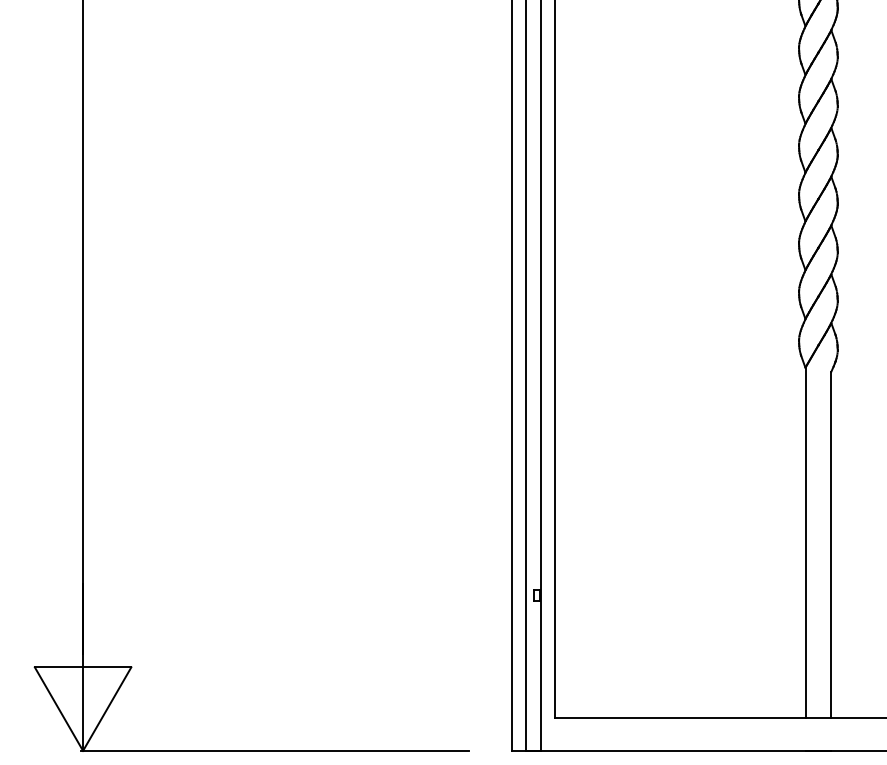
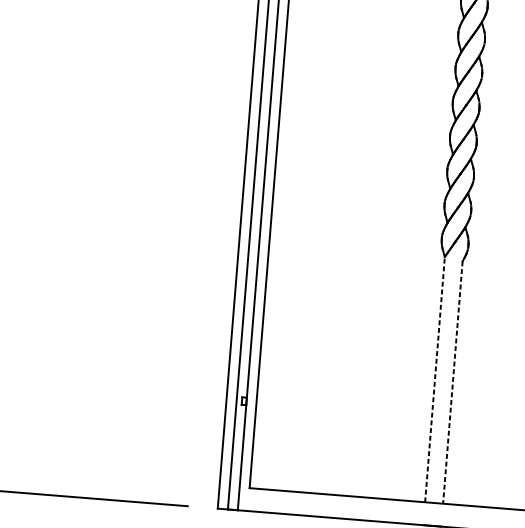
line: (805, 542) -> (435, 379), solid -> dashed
line: (831, 545) -> (453, 382), solid -> dashed

